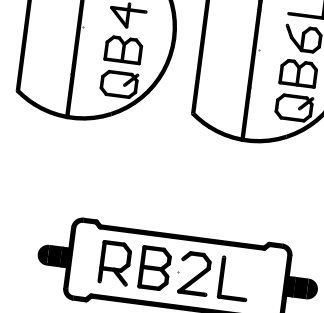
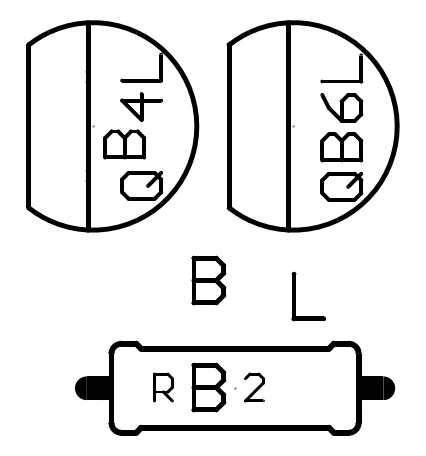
part: (123, 50) -> (124, 144), moved
part: (166, 174) -> (208, 280), added
part: (115, 263) -> (163, 387), size x0.6
part: (194, 273) -> (254, 387), size x0.6
part: (222, 277) -> (295, 296), moved

